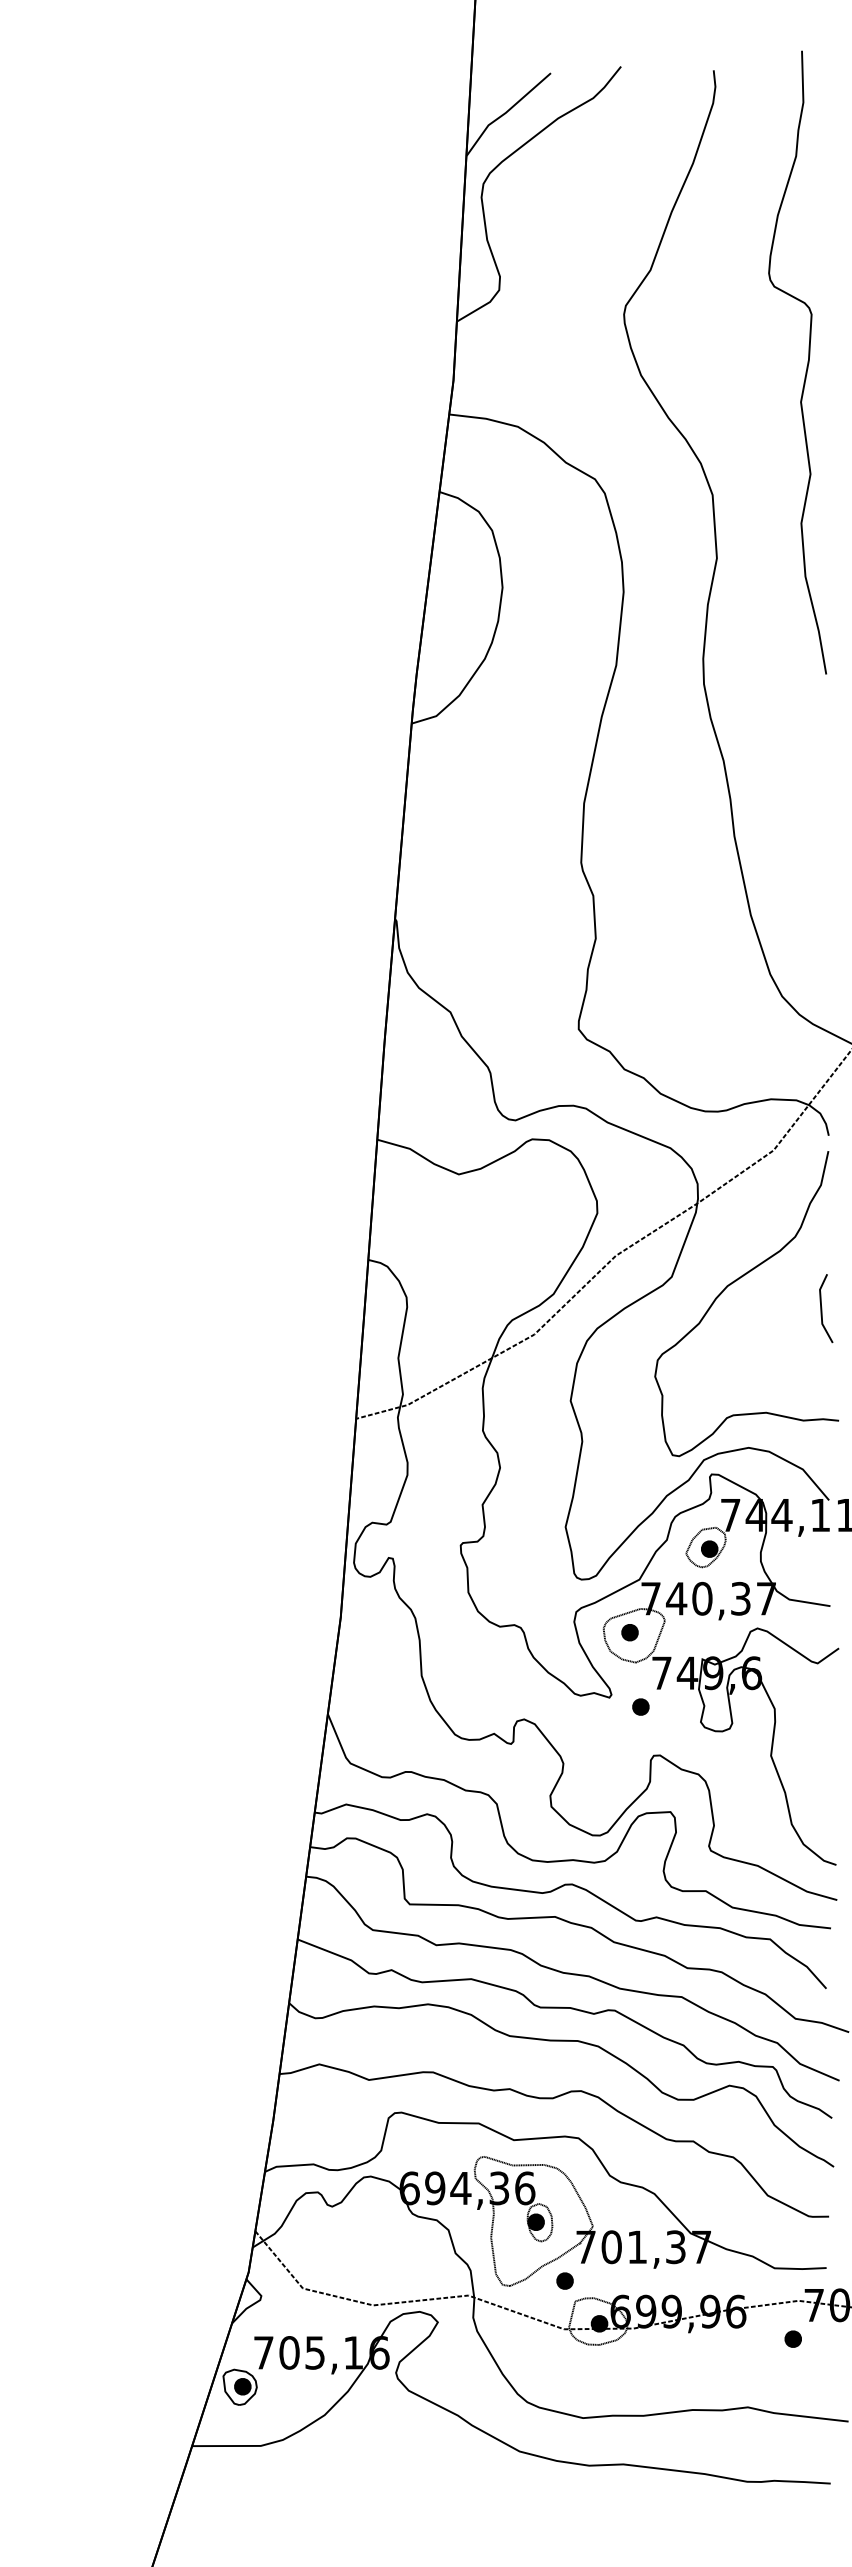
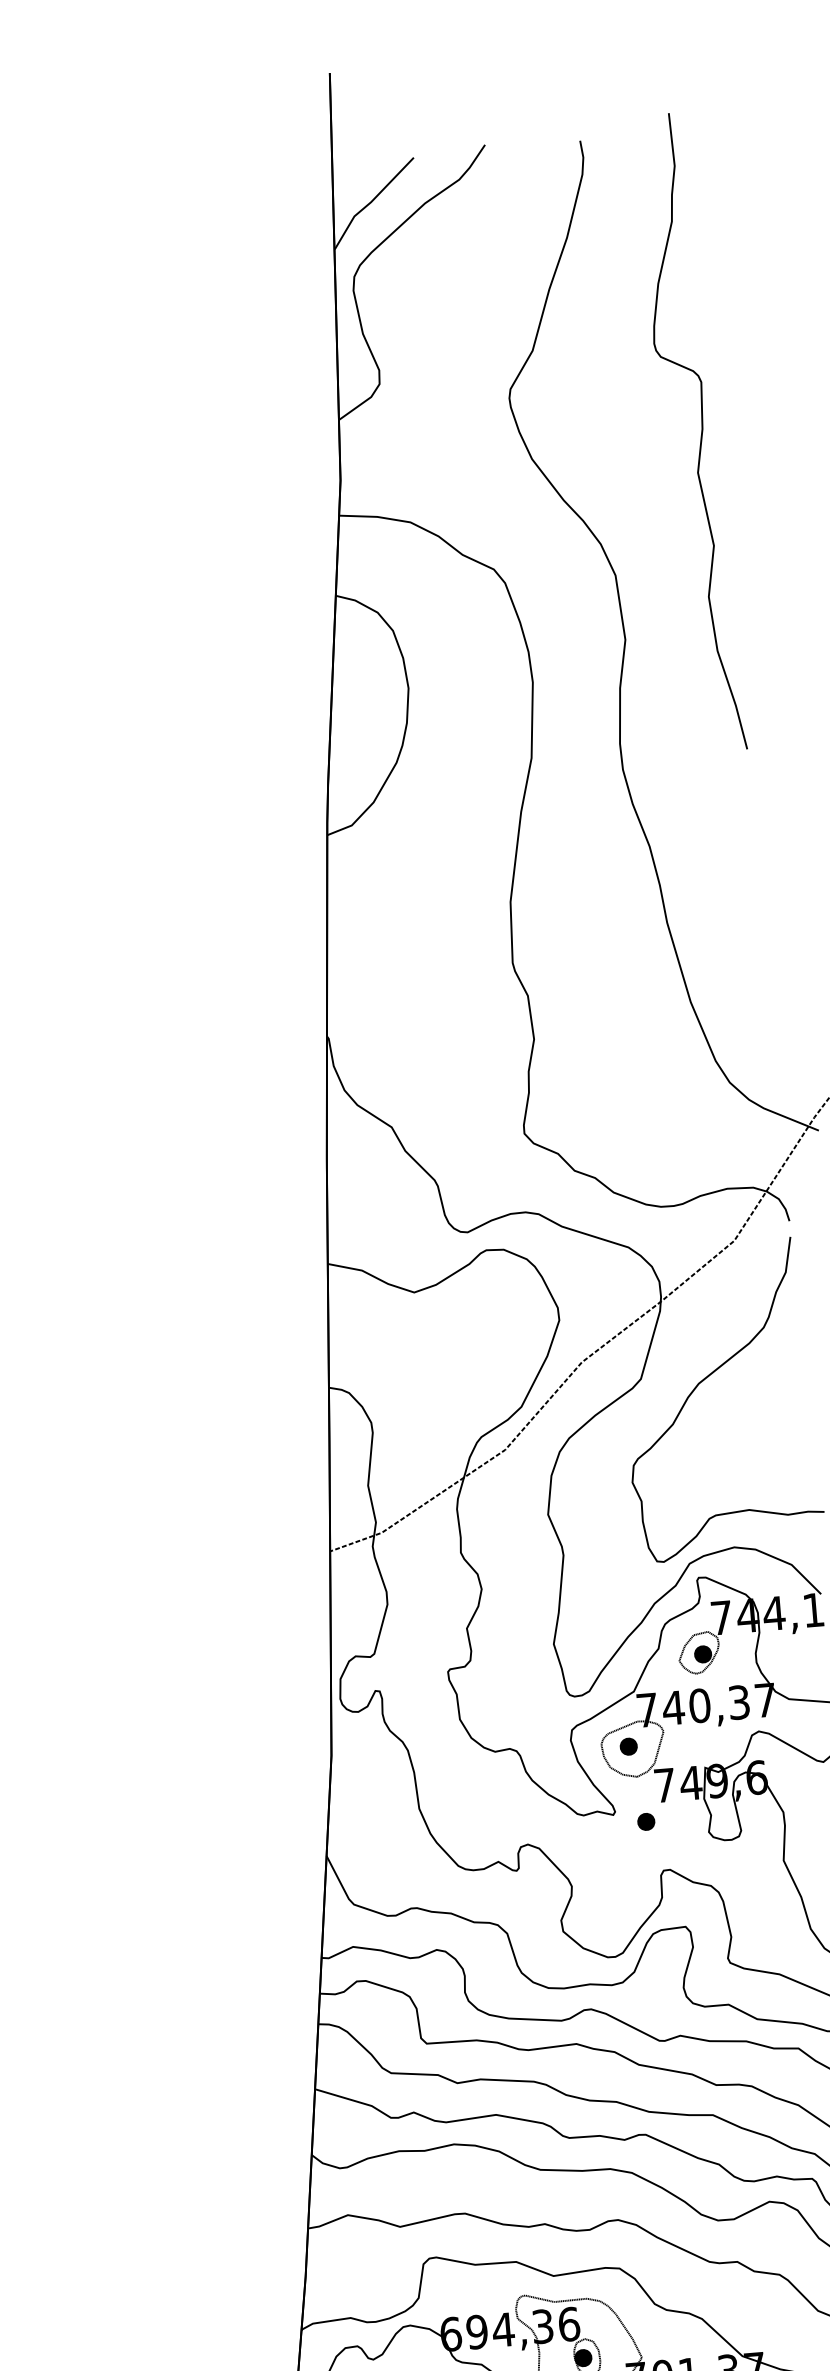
line: (822, 1308) -> (797, 1398), removed

